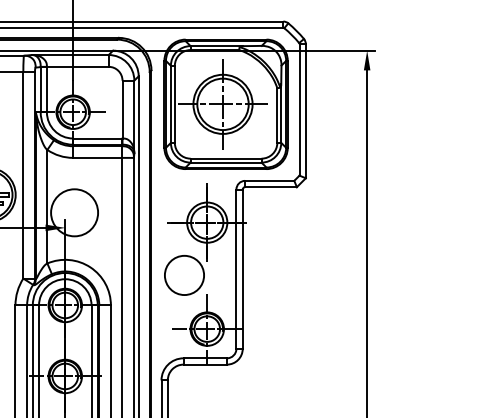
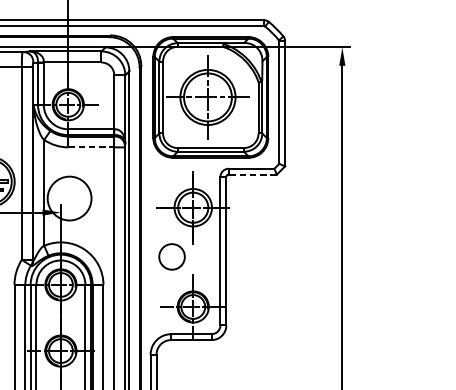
line: (98, 157) -> (91, 146), solid -> dashed
line: (271, 187) -> (253, 174), solid -> dashed
circle: (184, 275) -> (172, 256), size x0.7

